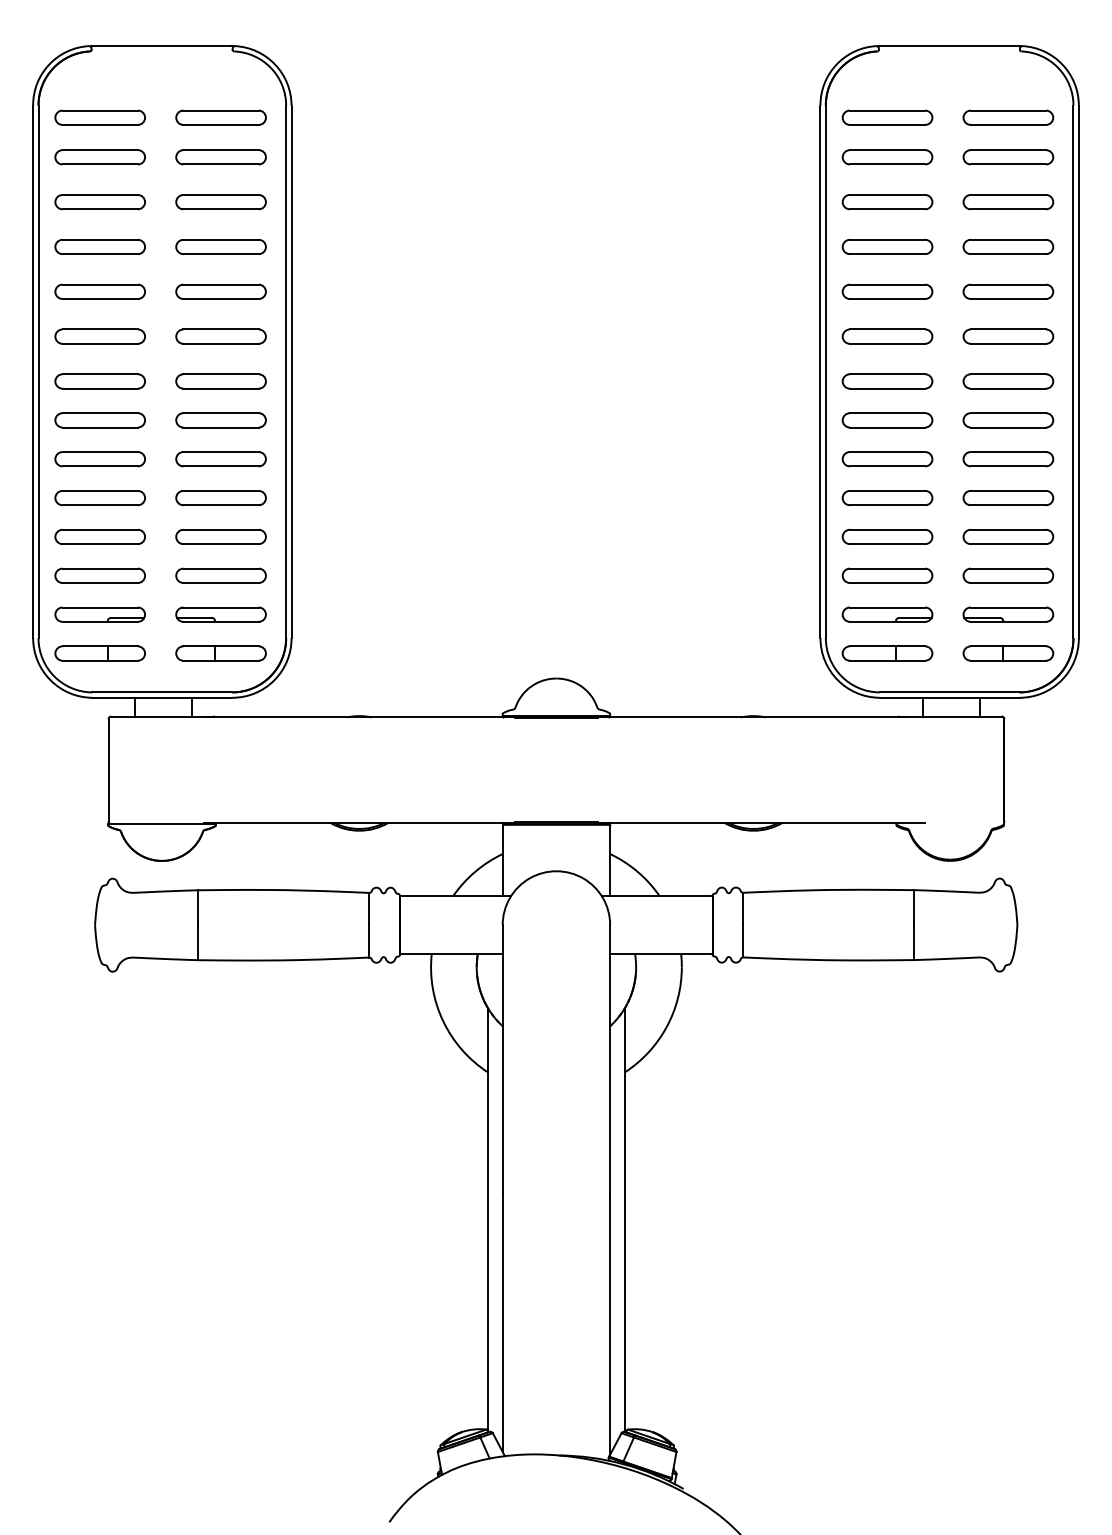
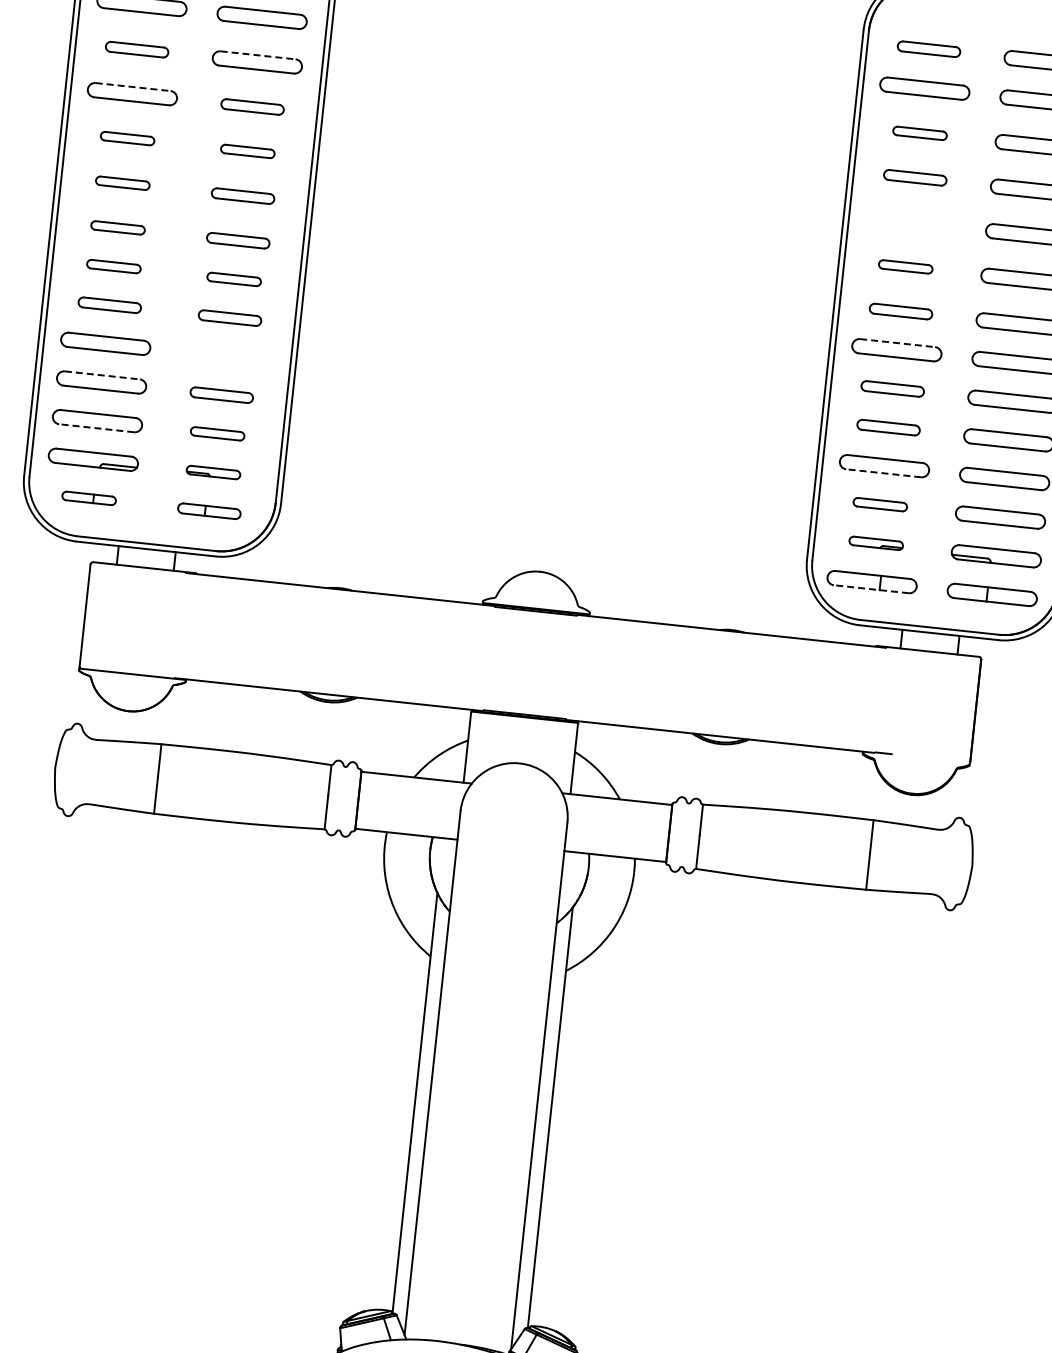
part: (887, 117) -> (929, 49), size x0.7
line: (221, 195) -> (258, 55), solid -> dashed
part: (99, 202) -> (136, 49), size x0.7
part: (887, 202) -> (919, 133), size x0.6
line: (100, 239) -> (133, 86), solid -> dashed
part: (220, 246) -> (252, 106), size x0.7
part: (887, 246) -> (915, 177), size x0.7
part: (99, 291) -> (126, 138), size x0.6
part: (220, 291) -> (247, 151), size x0.6
part: (887, 291) -> (910, 222), removed
part: (99, 336) -> (122, 183), size x0.6
part: (220, 336) -> (242, 195), size x0.7
part: (887, 336) -> (905, 266), size x0.6
part: (99, 381) -> (117, 227), size x0.6
part: (220, 381) -> (237, 240), size x0.7
part: (887, 381) -> (900, 311), size x0.7
line: (887, 413) -> (897, 343), solid -> dashed
part: (99, 420) -> (113, 266), size x0.6
part: (220, 420) -> (233, 279), size x0.6
part: (99, 459) -> (109, 305), size x0.7
part: (220, 459) -> (229, 318), size x0.7
part: (887, 459) -> (892, 389), size x0.7
part: (220, 498) -> (225, 357), removed
part: (887, 498) -> (888, 427), size x0.7
line: (100, 529) -> (102, 375), solid -> dashed
part: (220, 536) -> (221, 394), size x0.7
line: (887, 544) -> (883, 473), solid -> dashed
part: (220, 575) -> (217, 433), size x0.6
part: (887, 575) -> (880, 504), size x0.6
line: (100, 582) -> (97, 427), solid -> dashed
part: (220, 614) -> (212, 472), size x0.6
part: (887, 614) -> (876, 543), size x0.6
part: (99, 653) -> (88, 498), size x0.6
part: (220, 653) -> (208, 511), size x0.7
line: (887, 660) -> (871, 589), solid -> dashed

